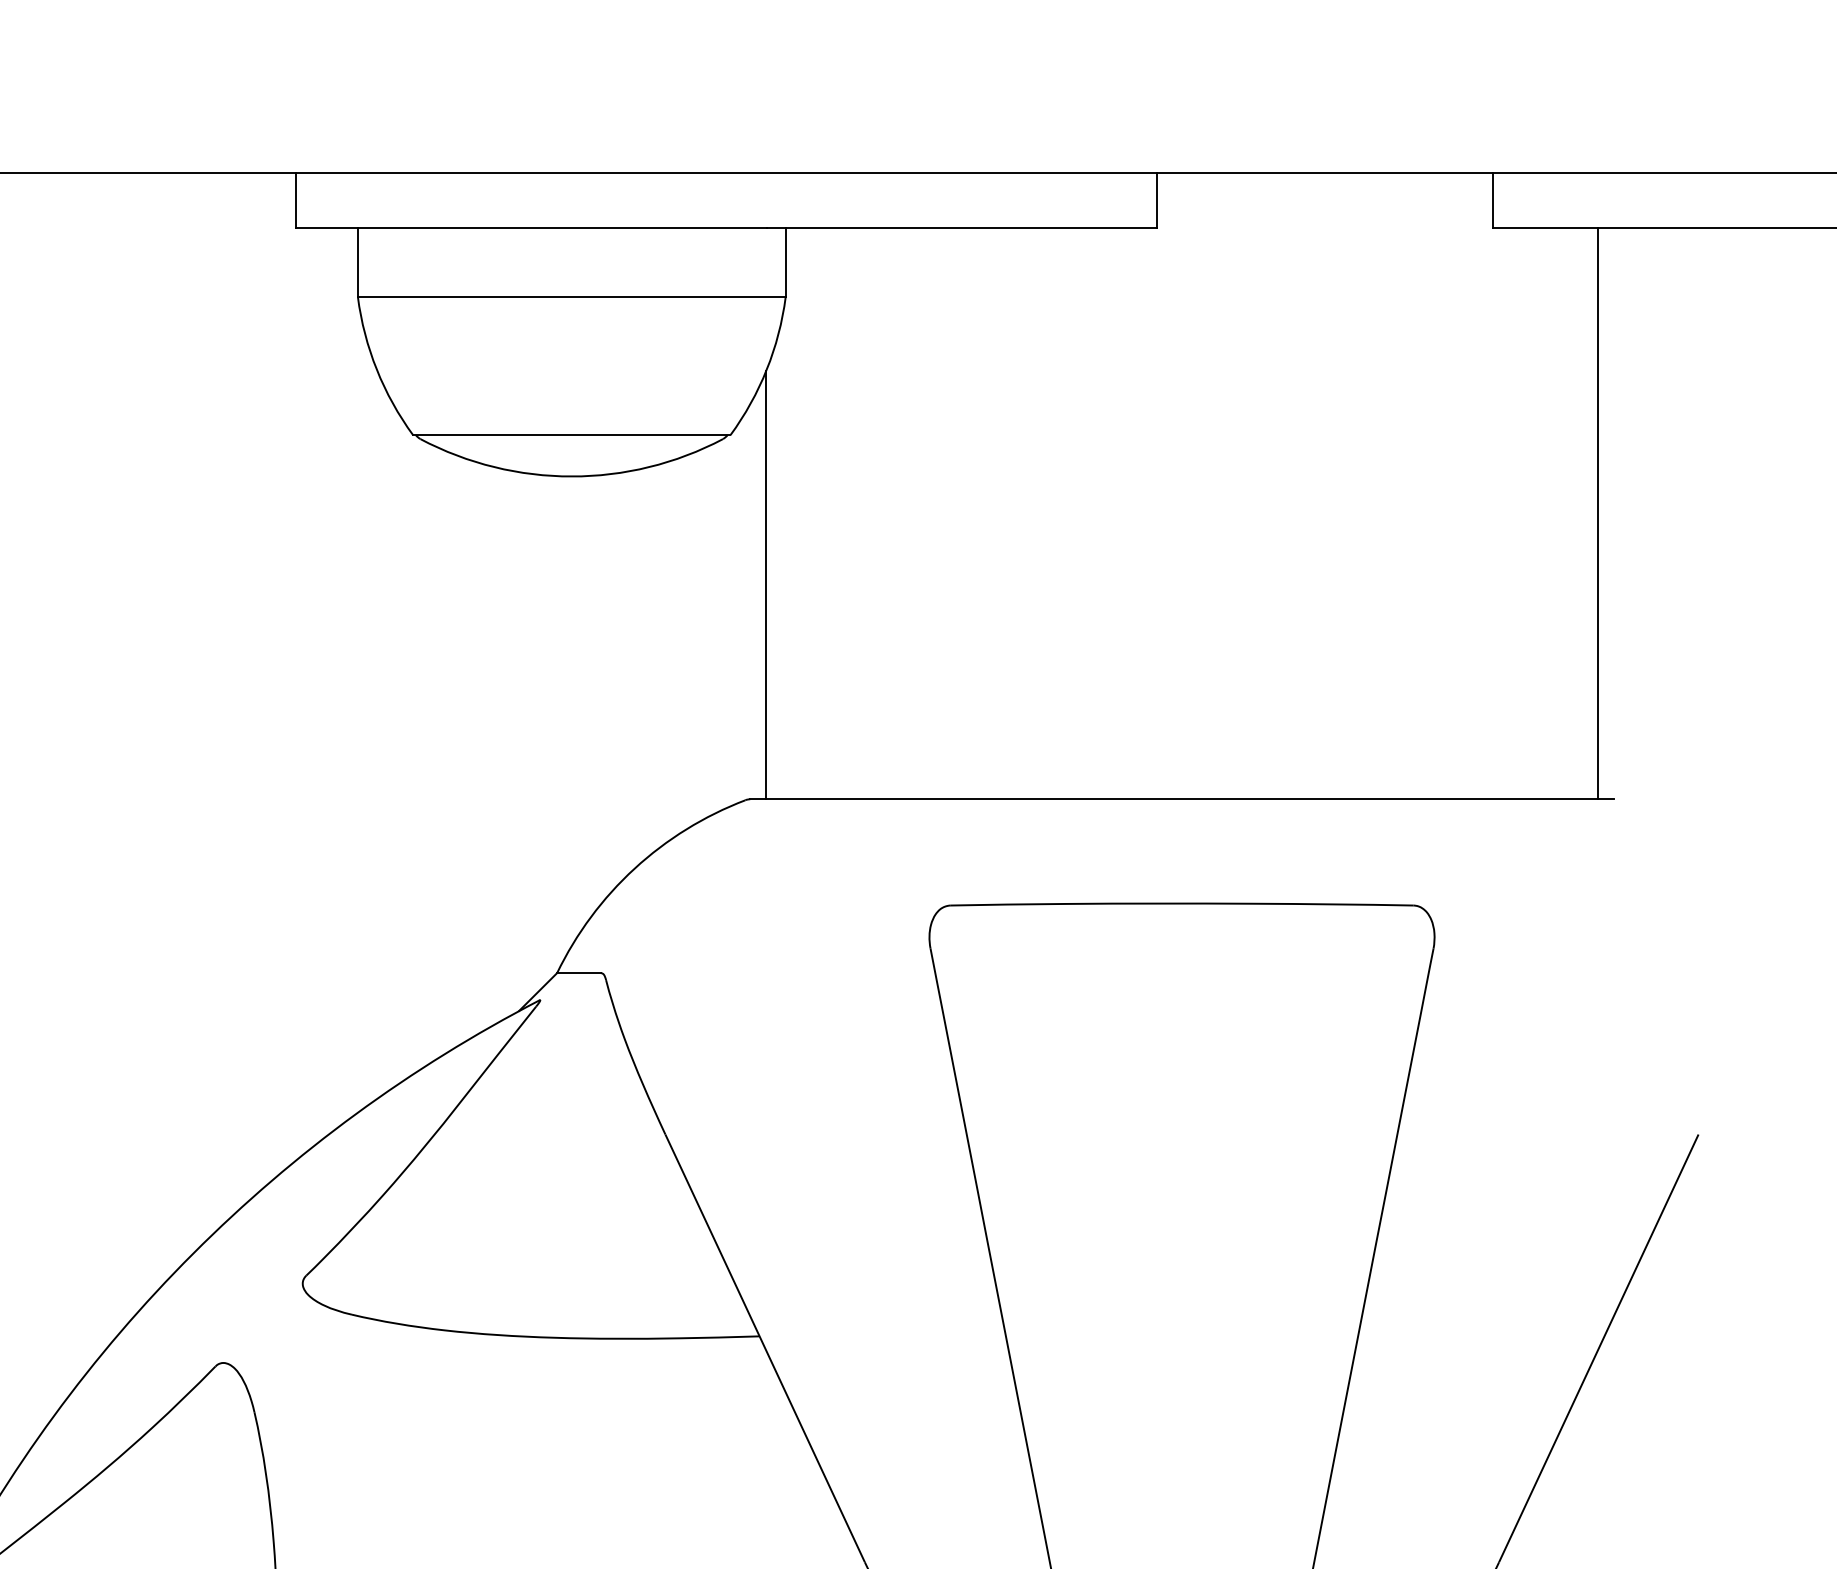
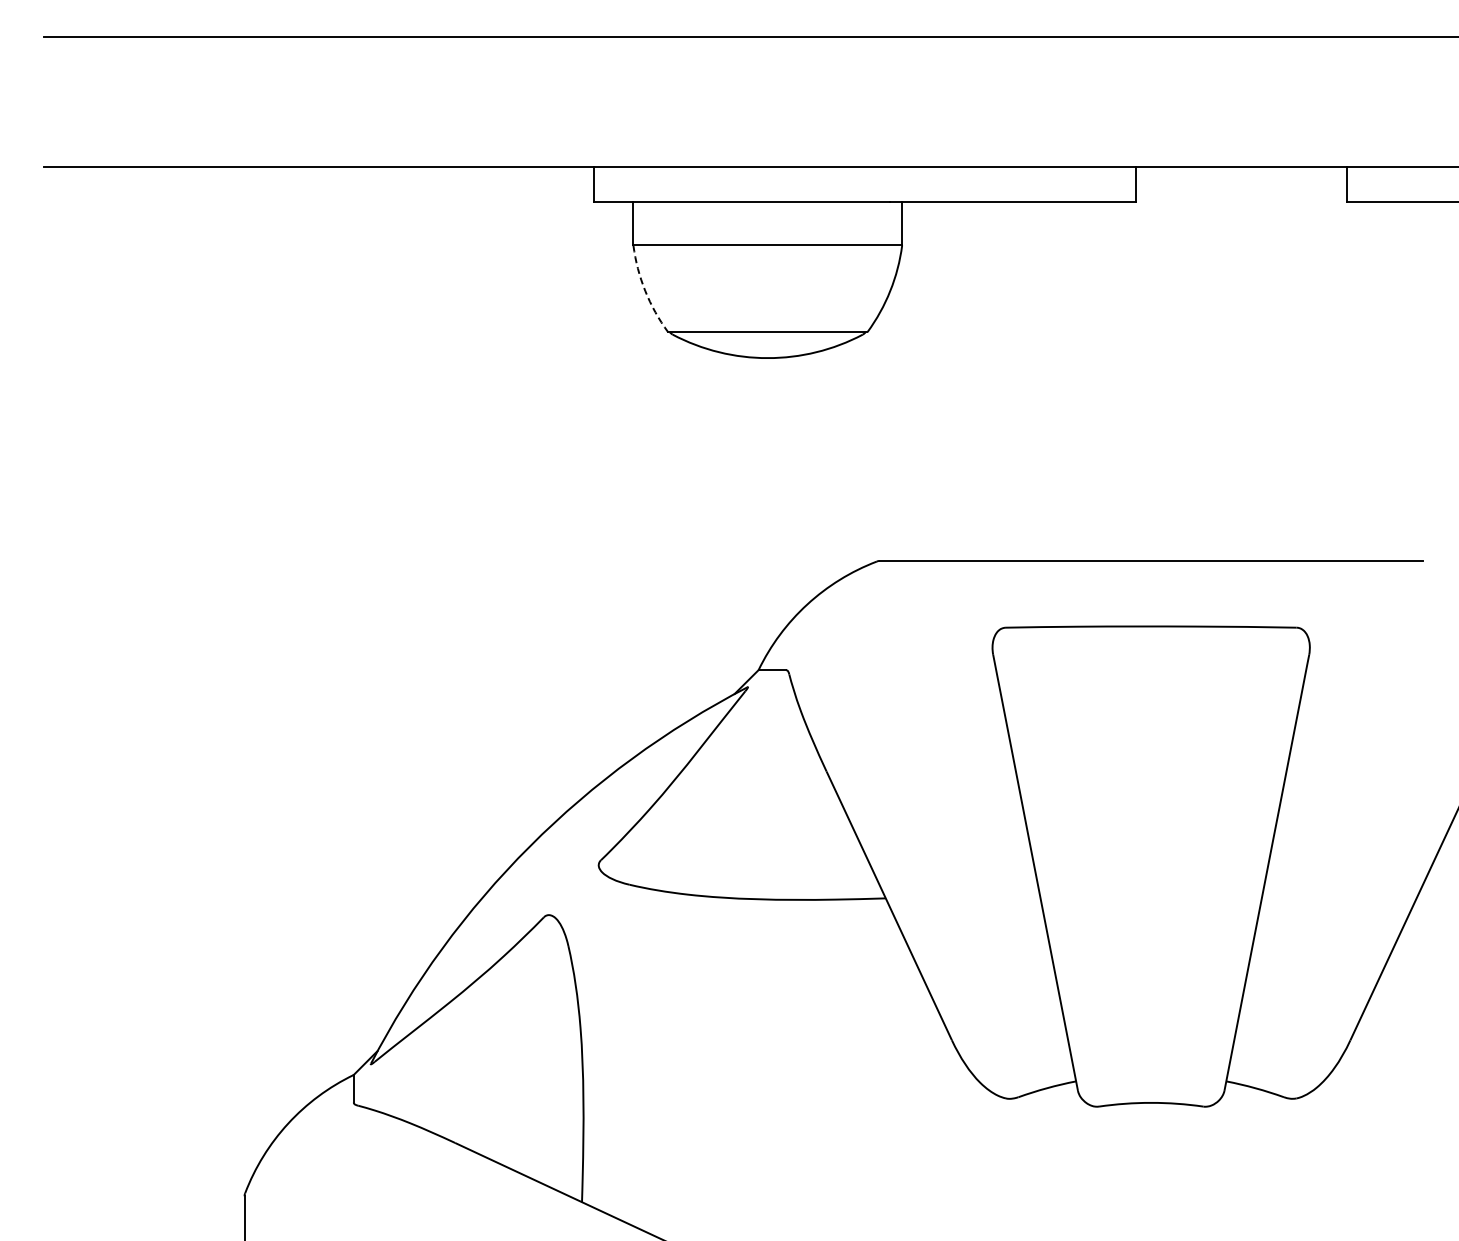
arc: (377, 370) -> (645, 291), solid -> dashed
line: (1597, 513) -> (1412, 381), removed
line: (765, 583) -> (889, 425), removed

